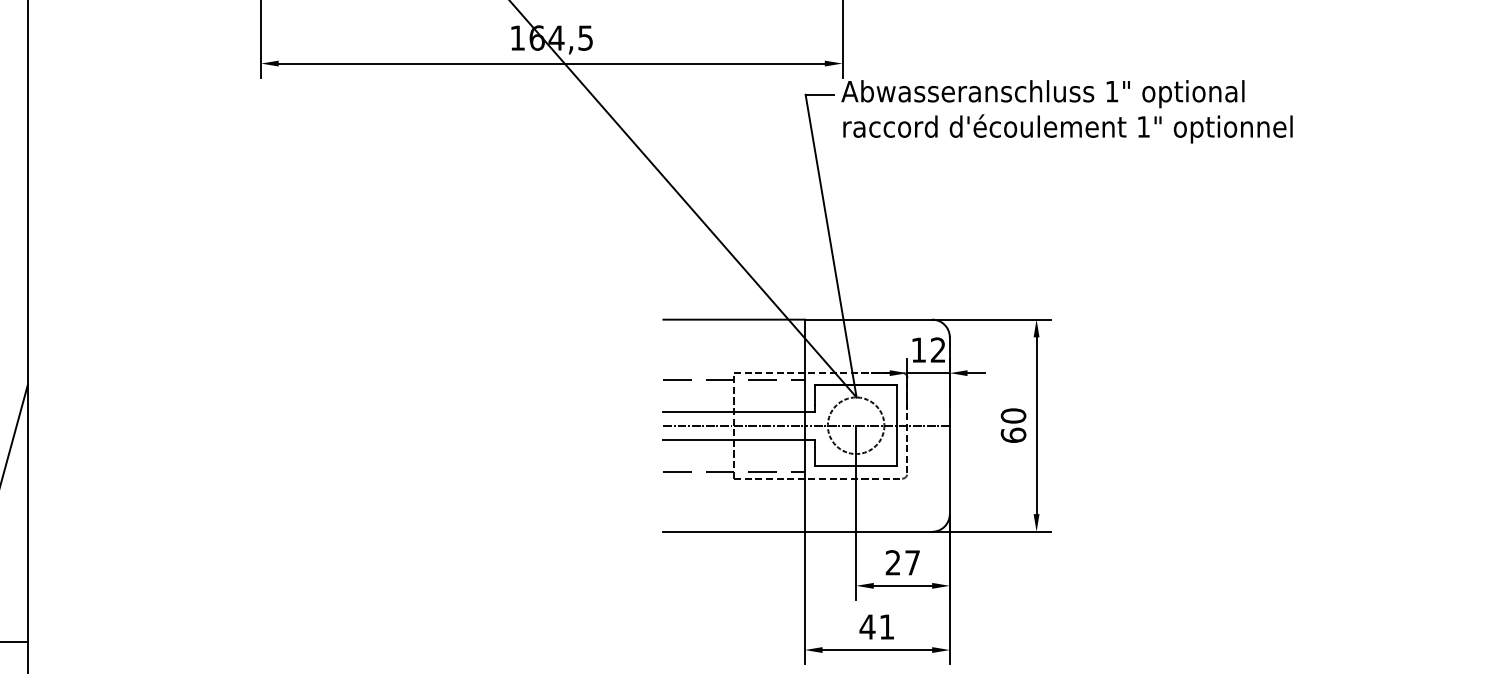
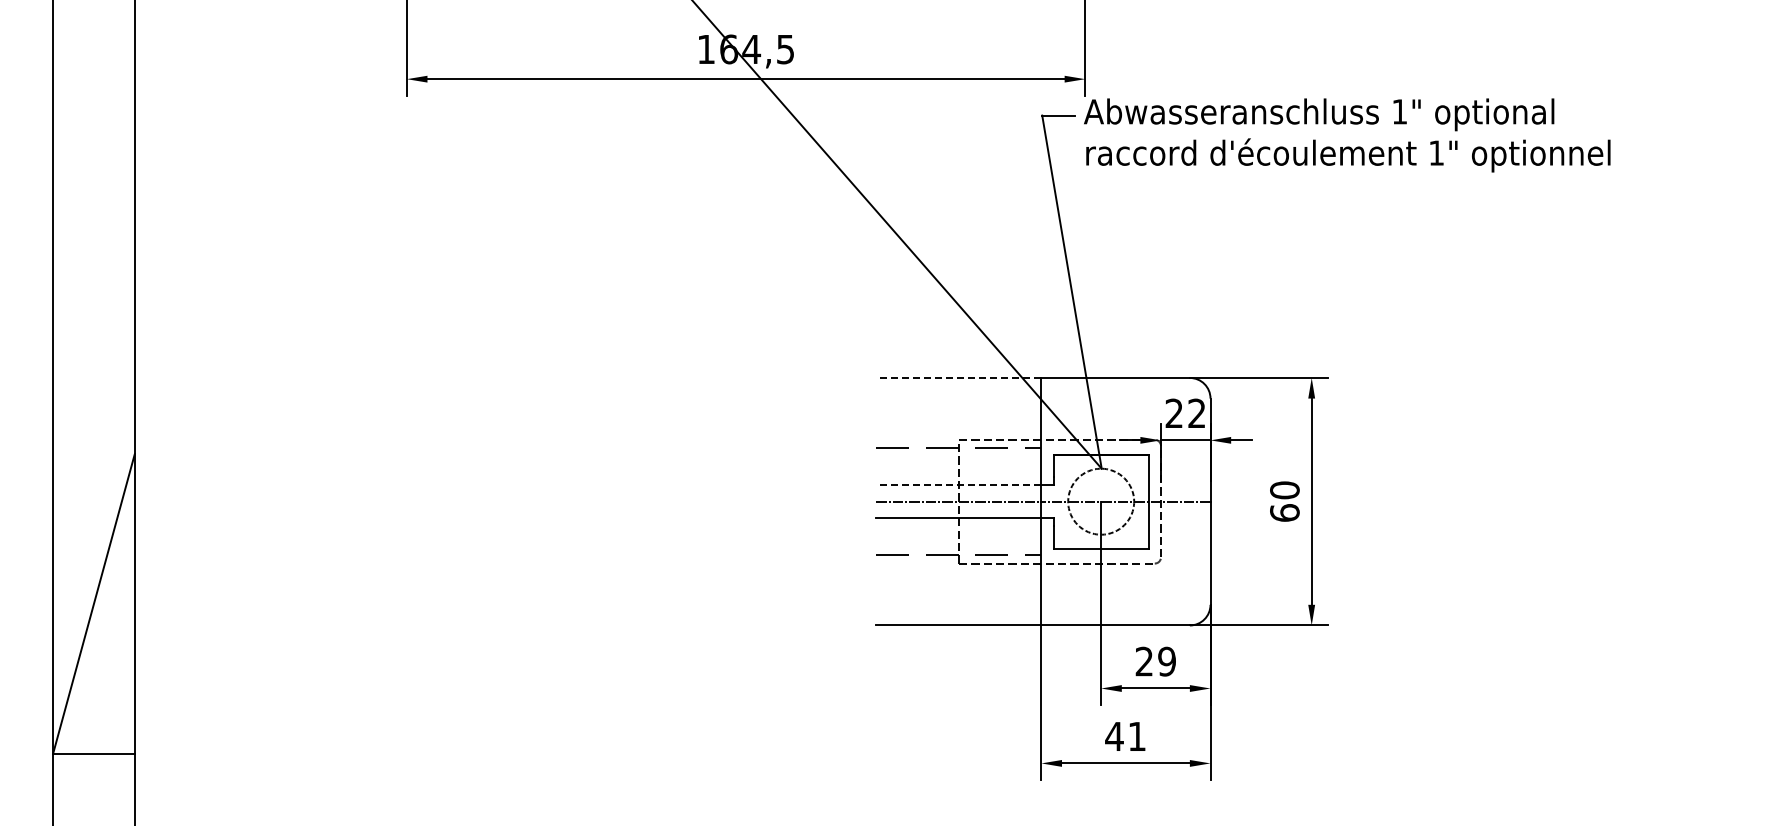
line: (733, 319) -> (958, 377), solid -> dashed
text: (918, 349) -> (1173, 412), 12 -> 22
line: (733, 411) -> (958, 485), solid -> dashed
text: (912, 562) -> (1166, 661), 27 -> 29

